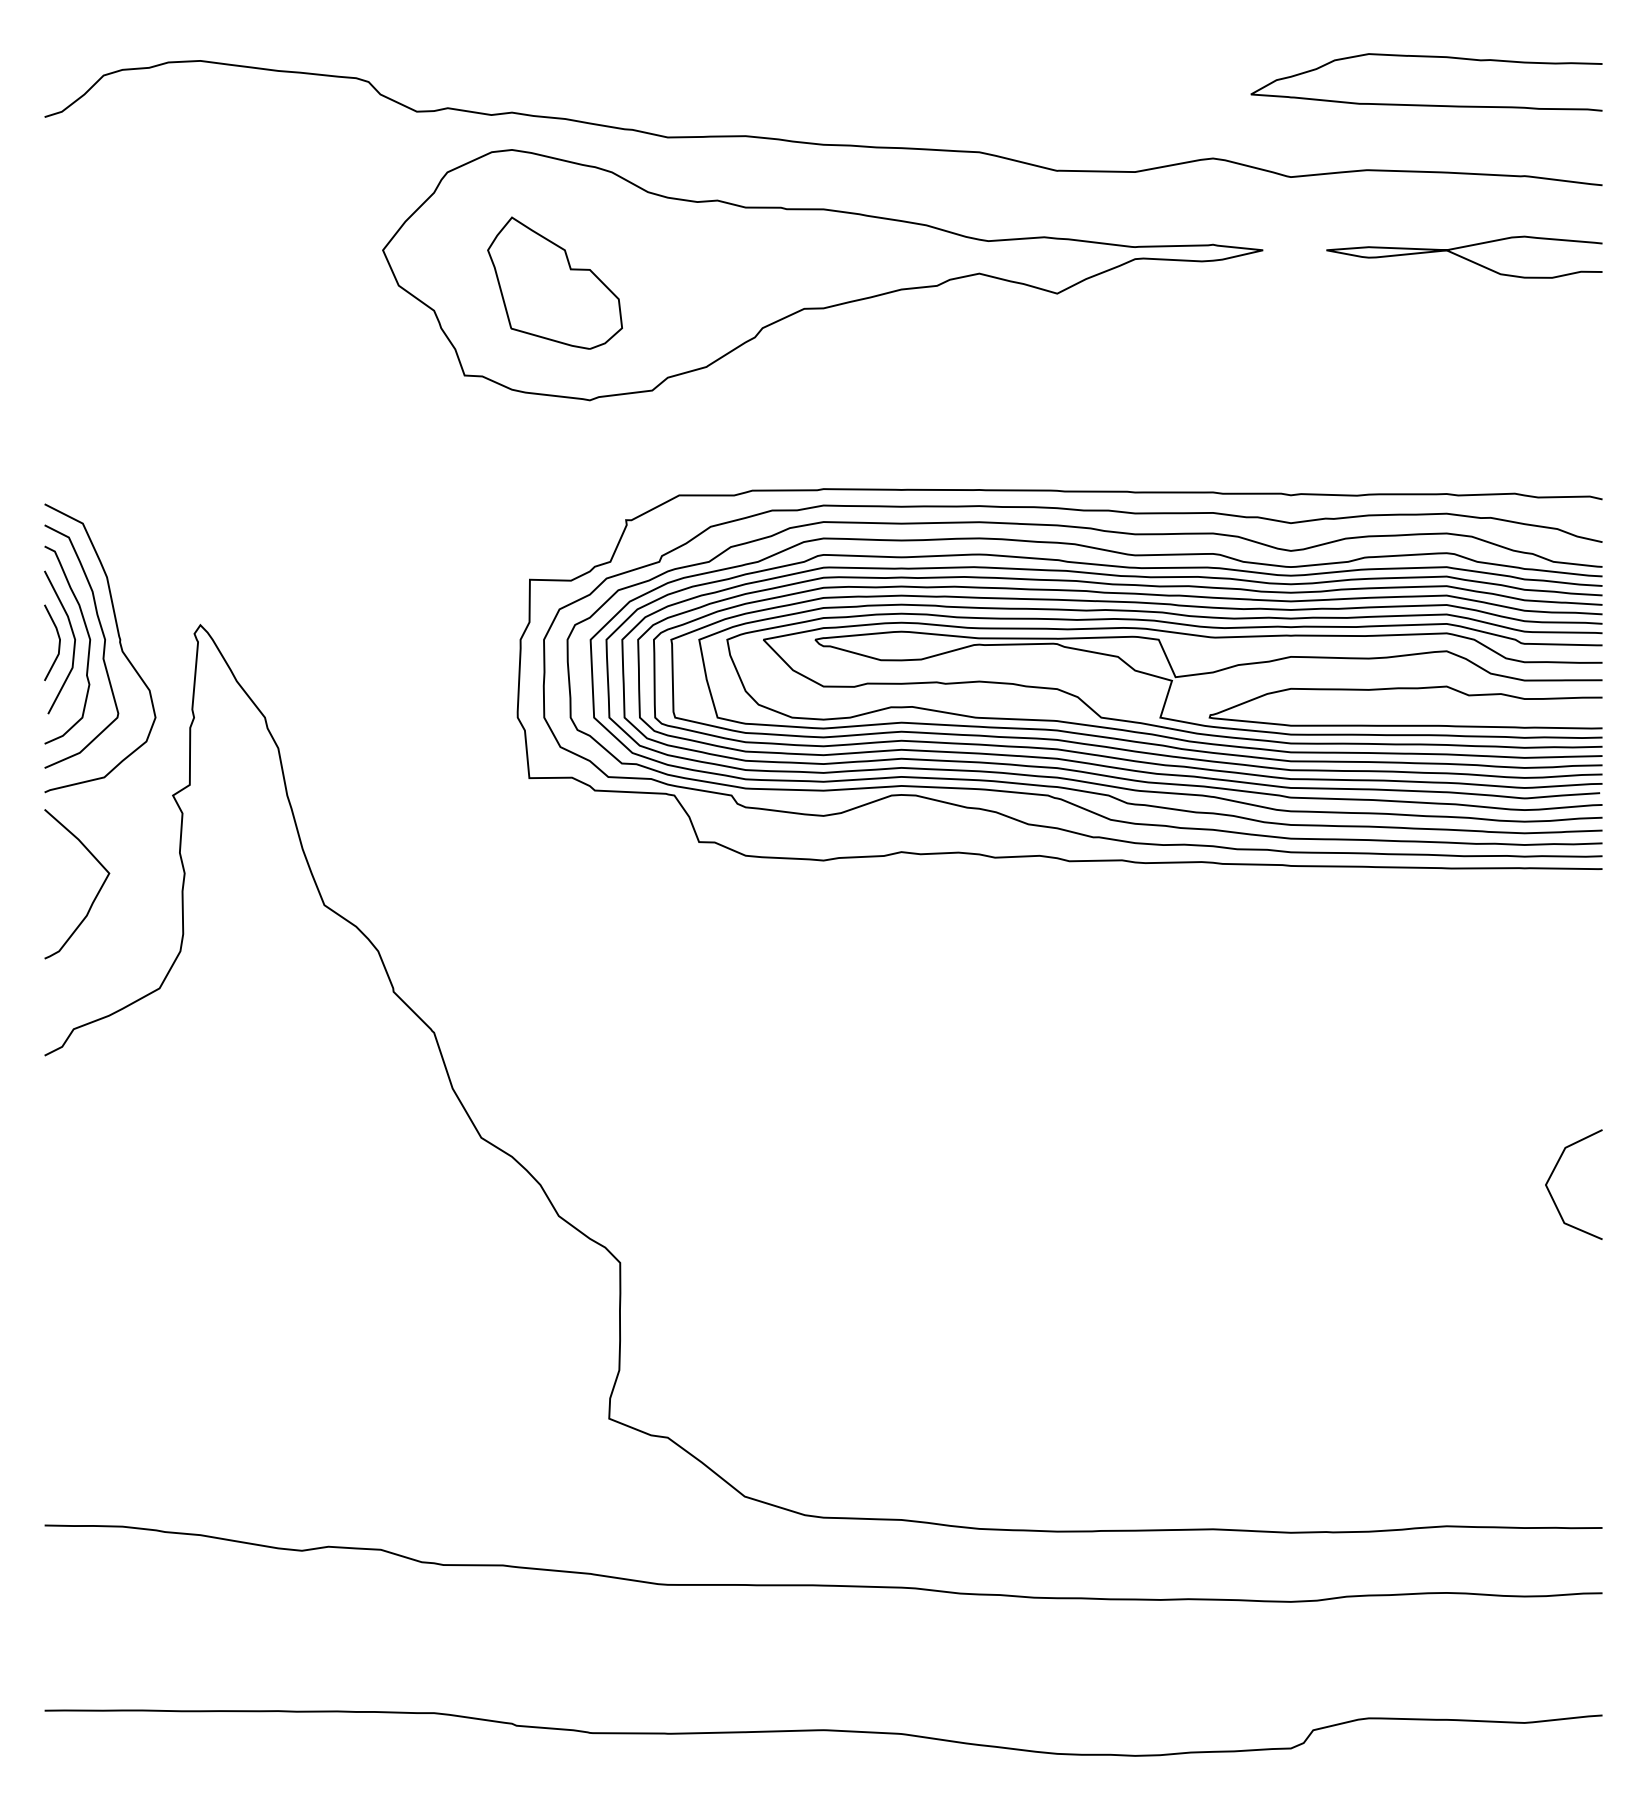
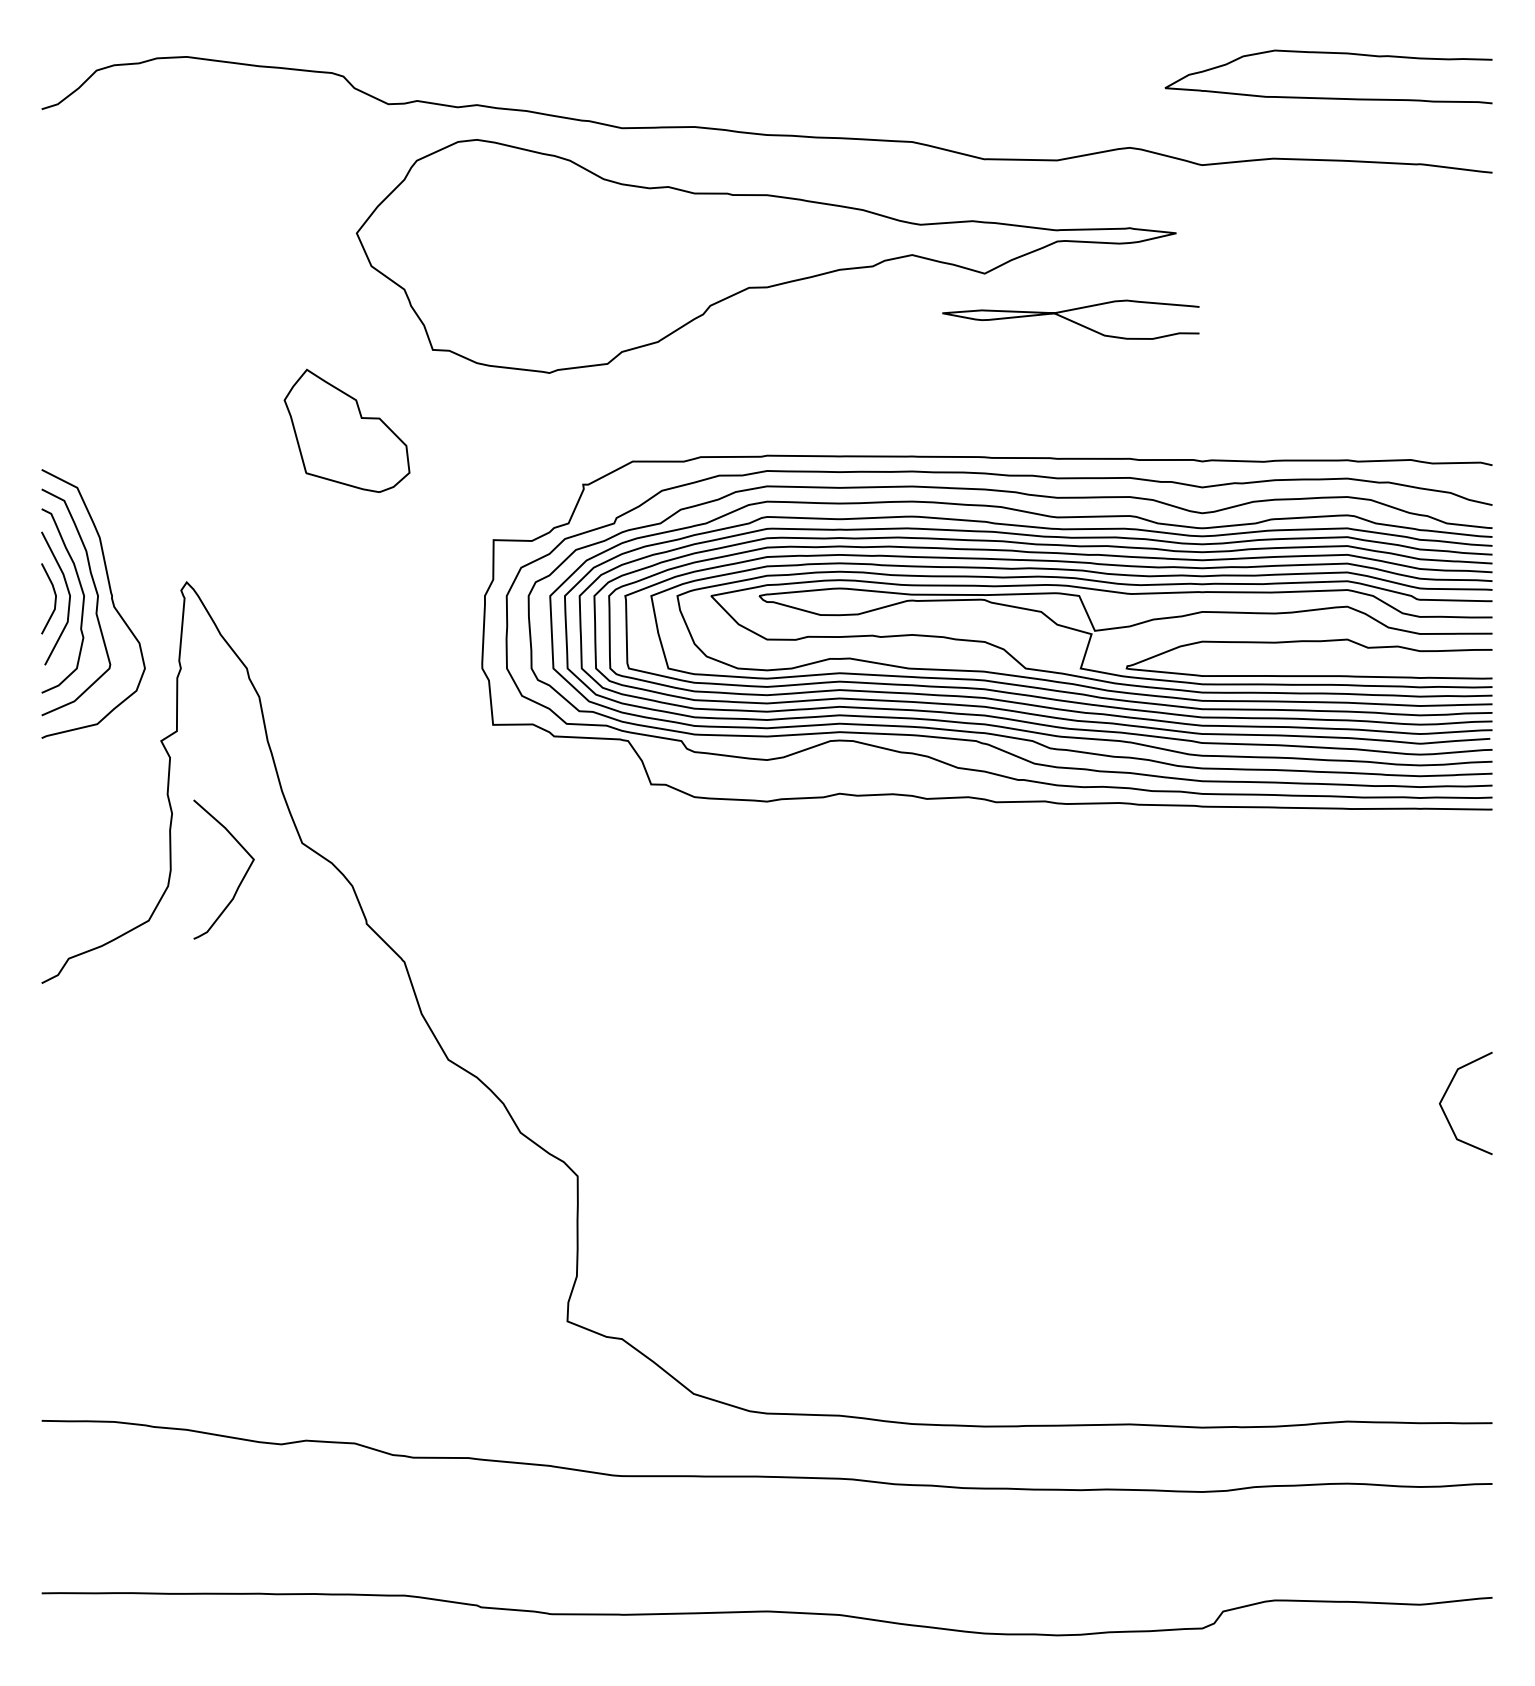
curve: (1463, 256) -> (1070, 319), moved
part: (554, 282) -> (346, 430), moved
curve: (95, 894) -> (241, 879), moved

